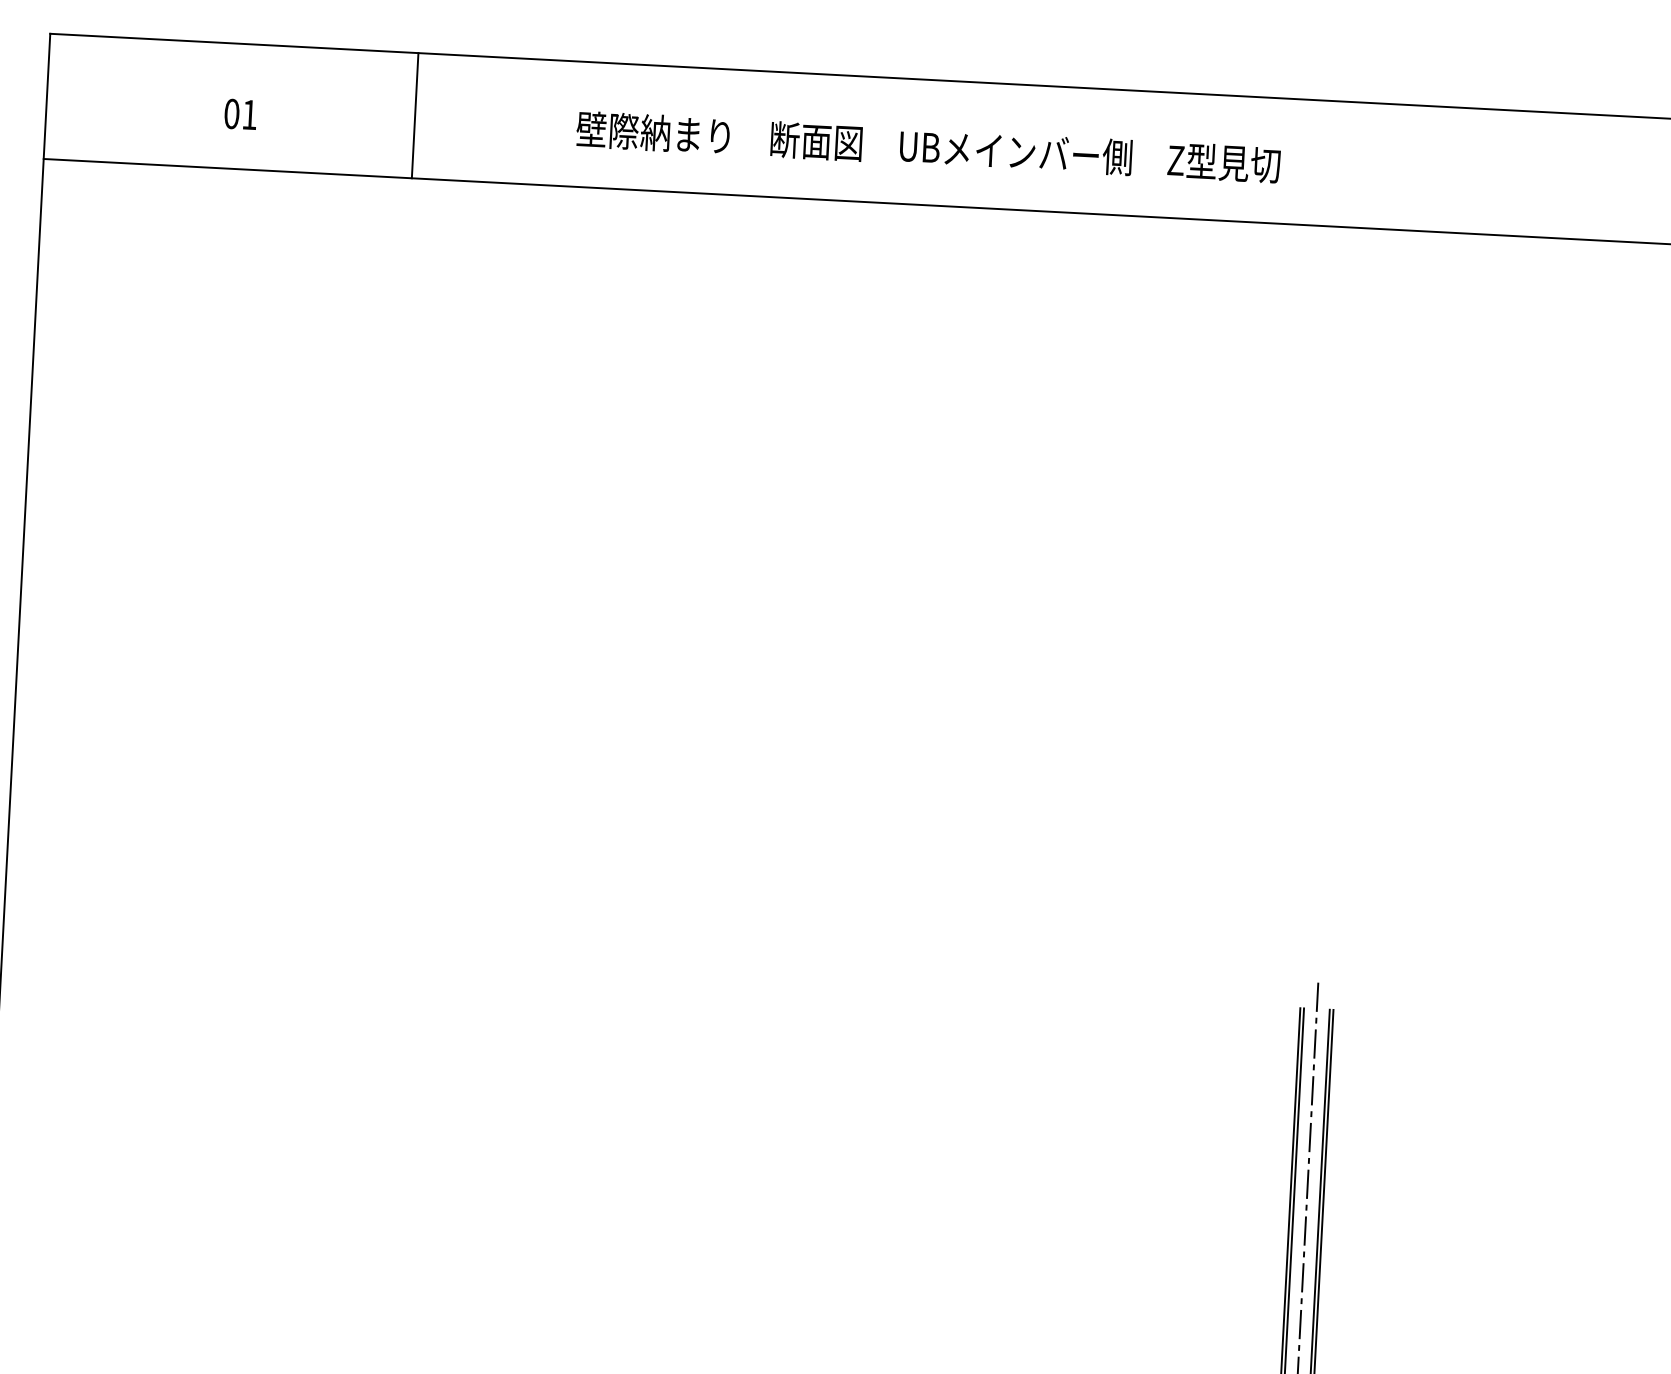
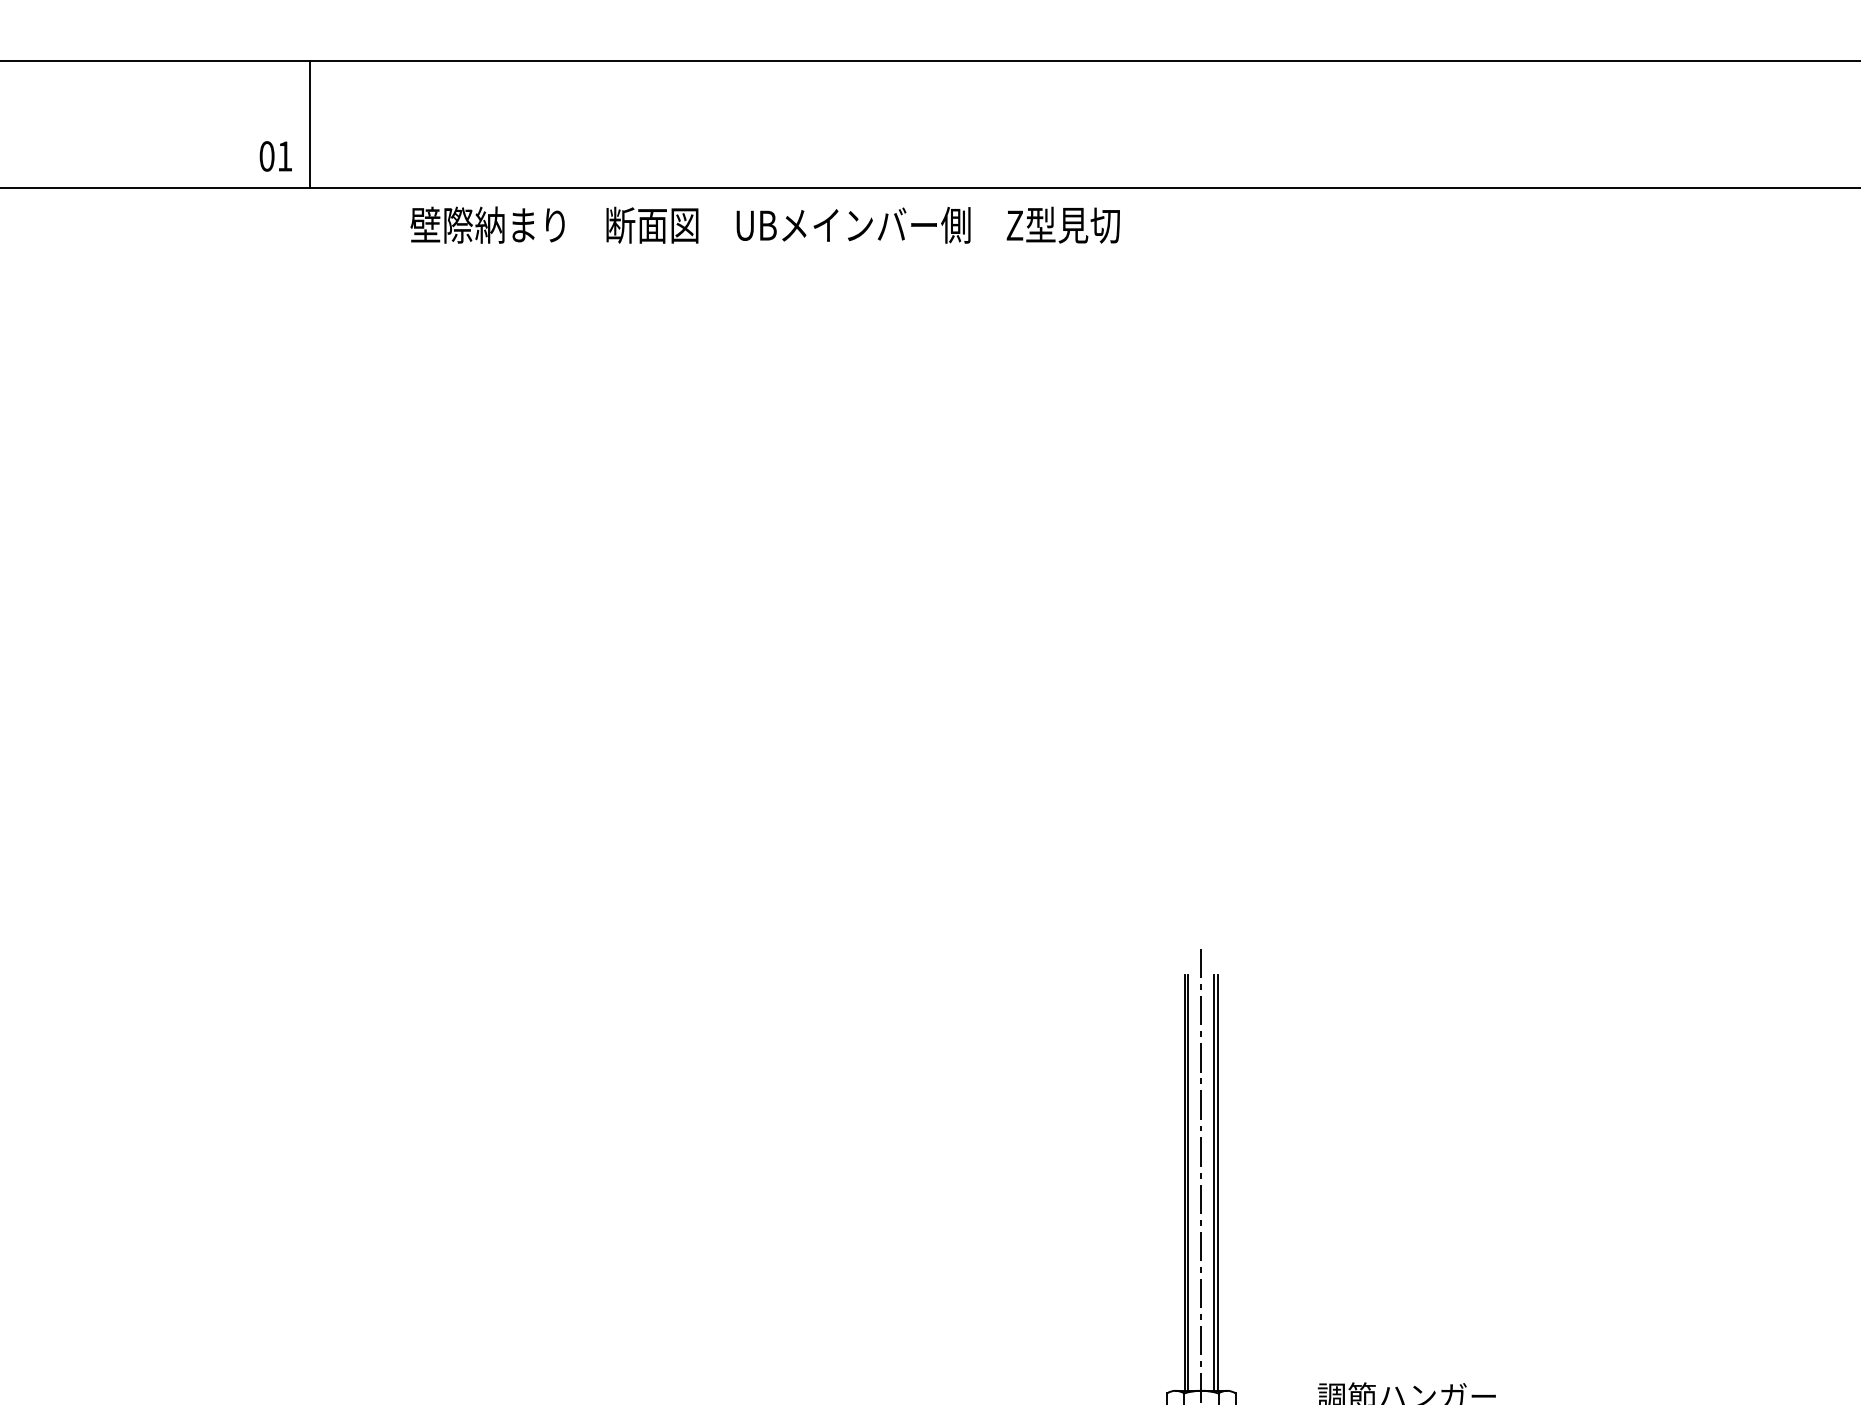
text: (240, 114) -> (275, 156), moved
line: (415, 115) -> (310, 124), moved
text: (927, 146) -> (764, 224), moved

